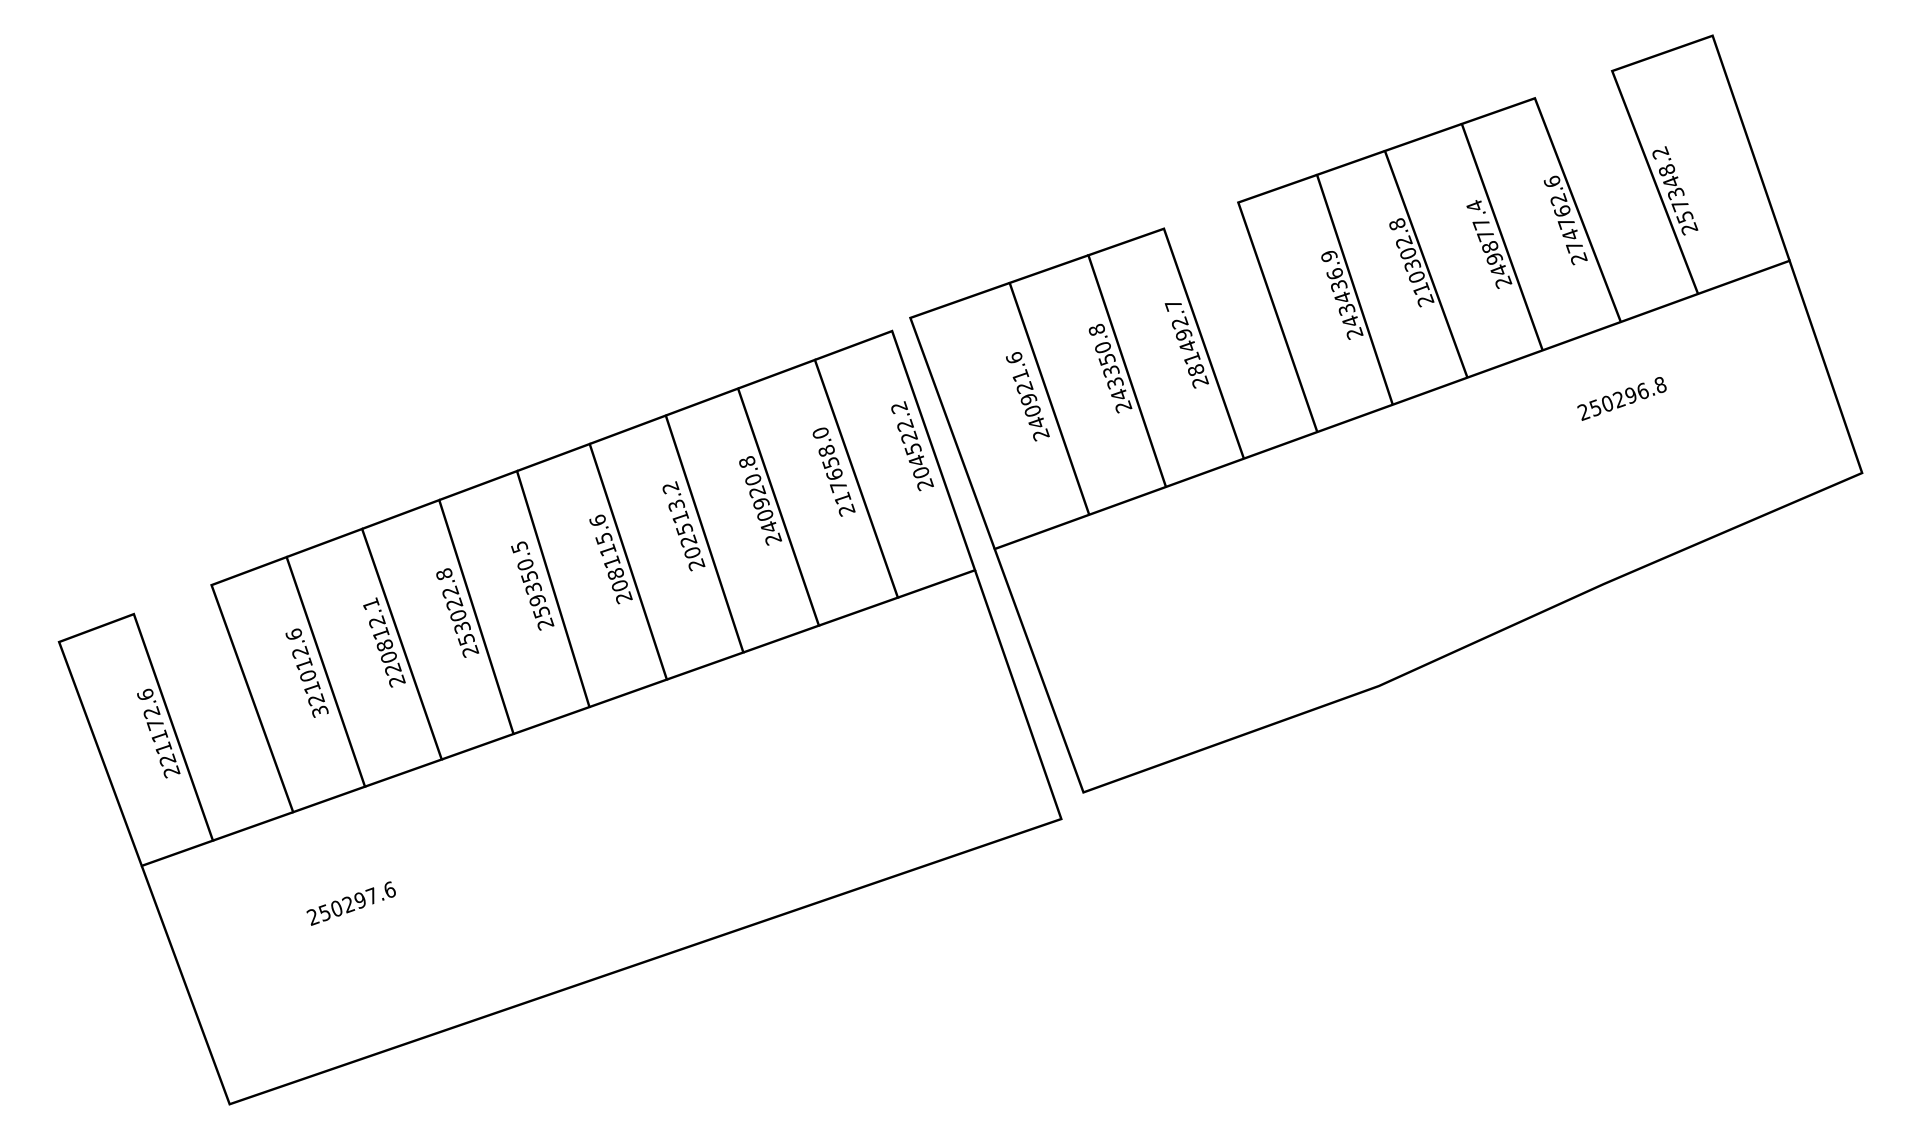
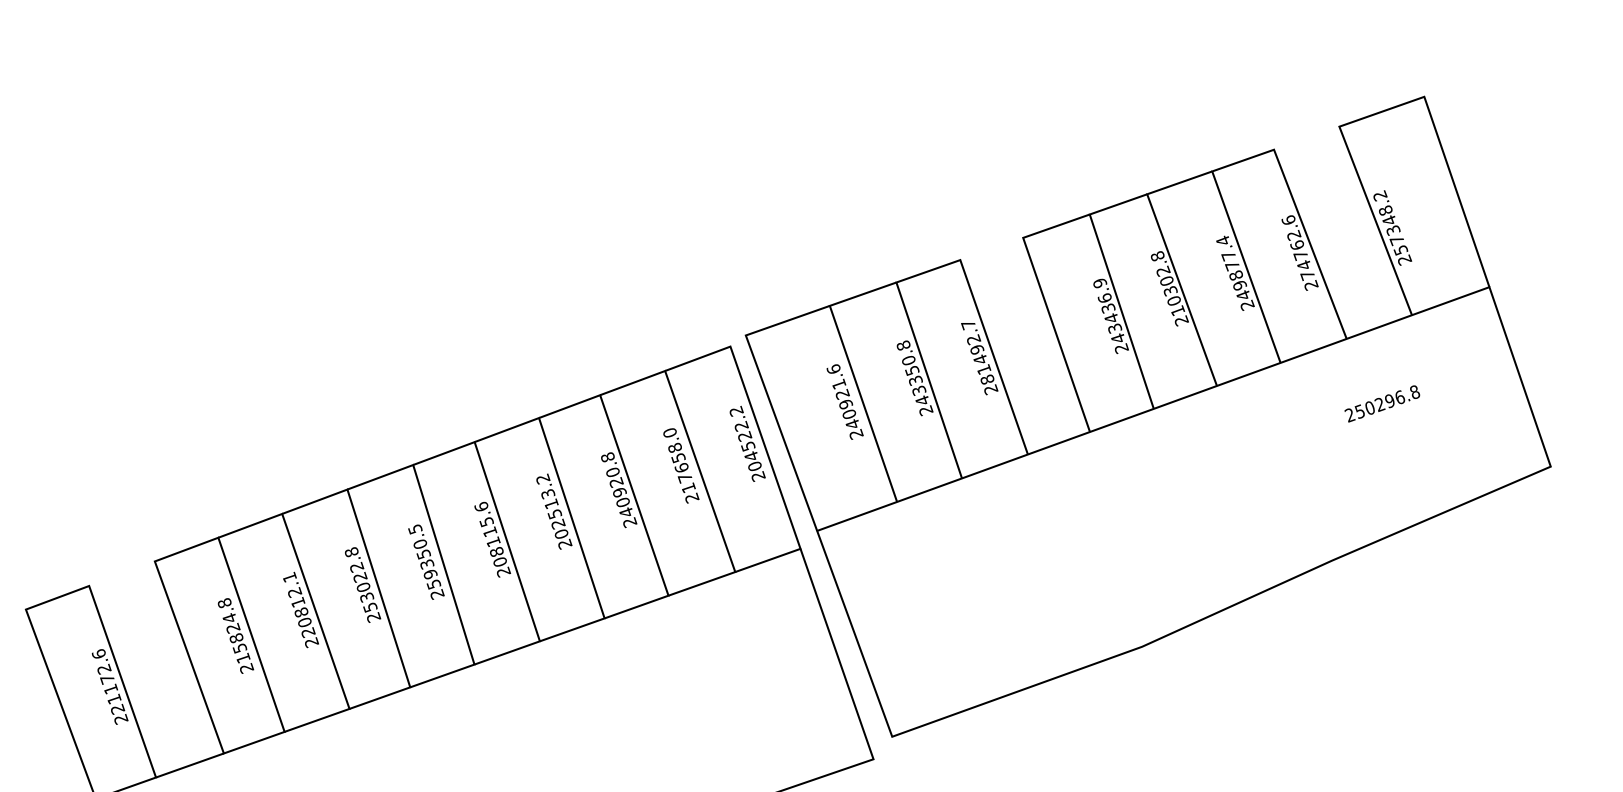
text: (1621, 398) -> (1381, 403), moved
text: (306, 673) -> (235, 636), 321012.6 -> 215824.8

